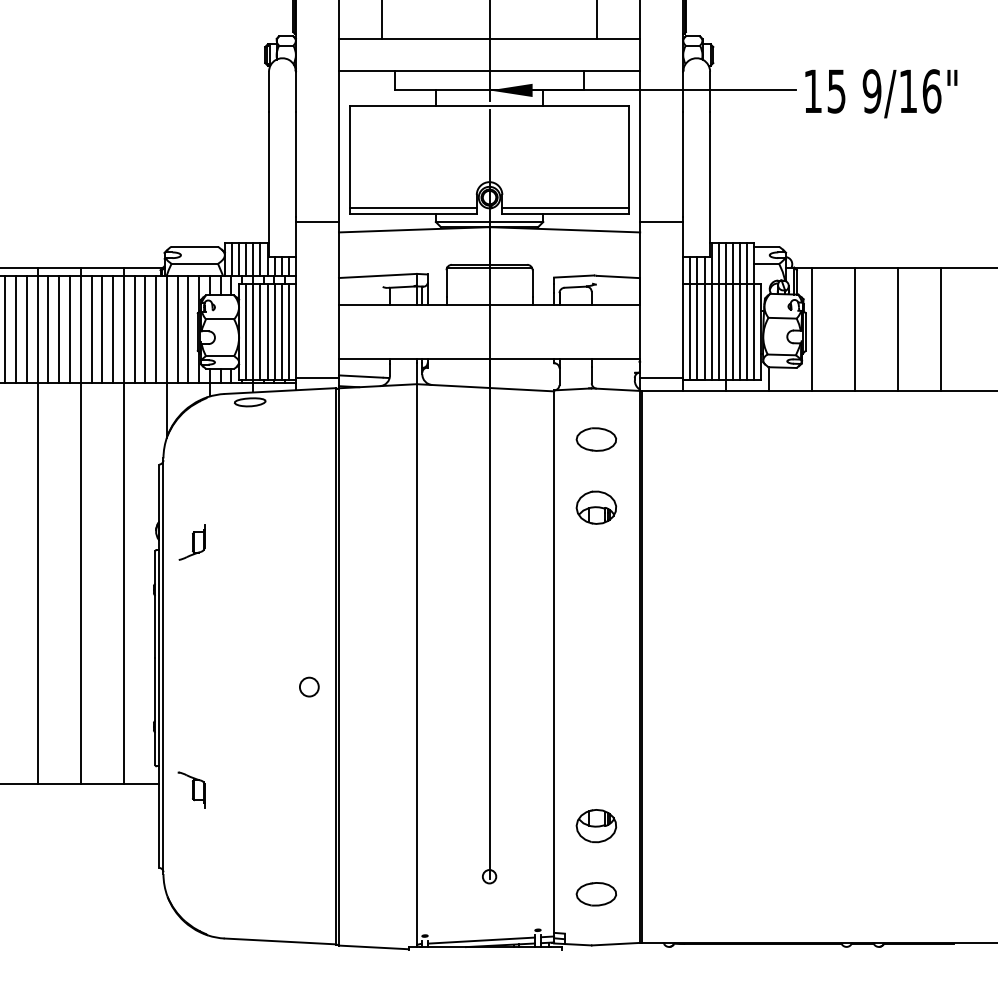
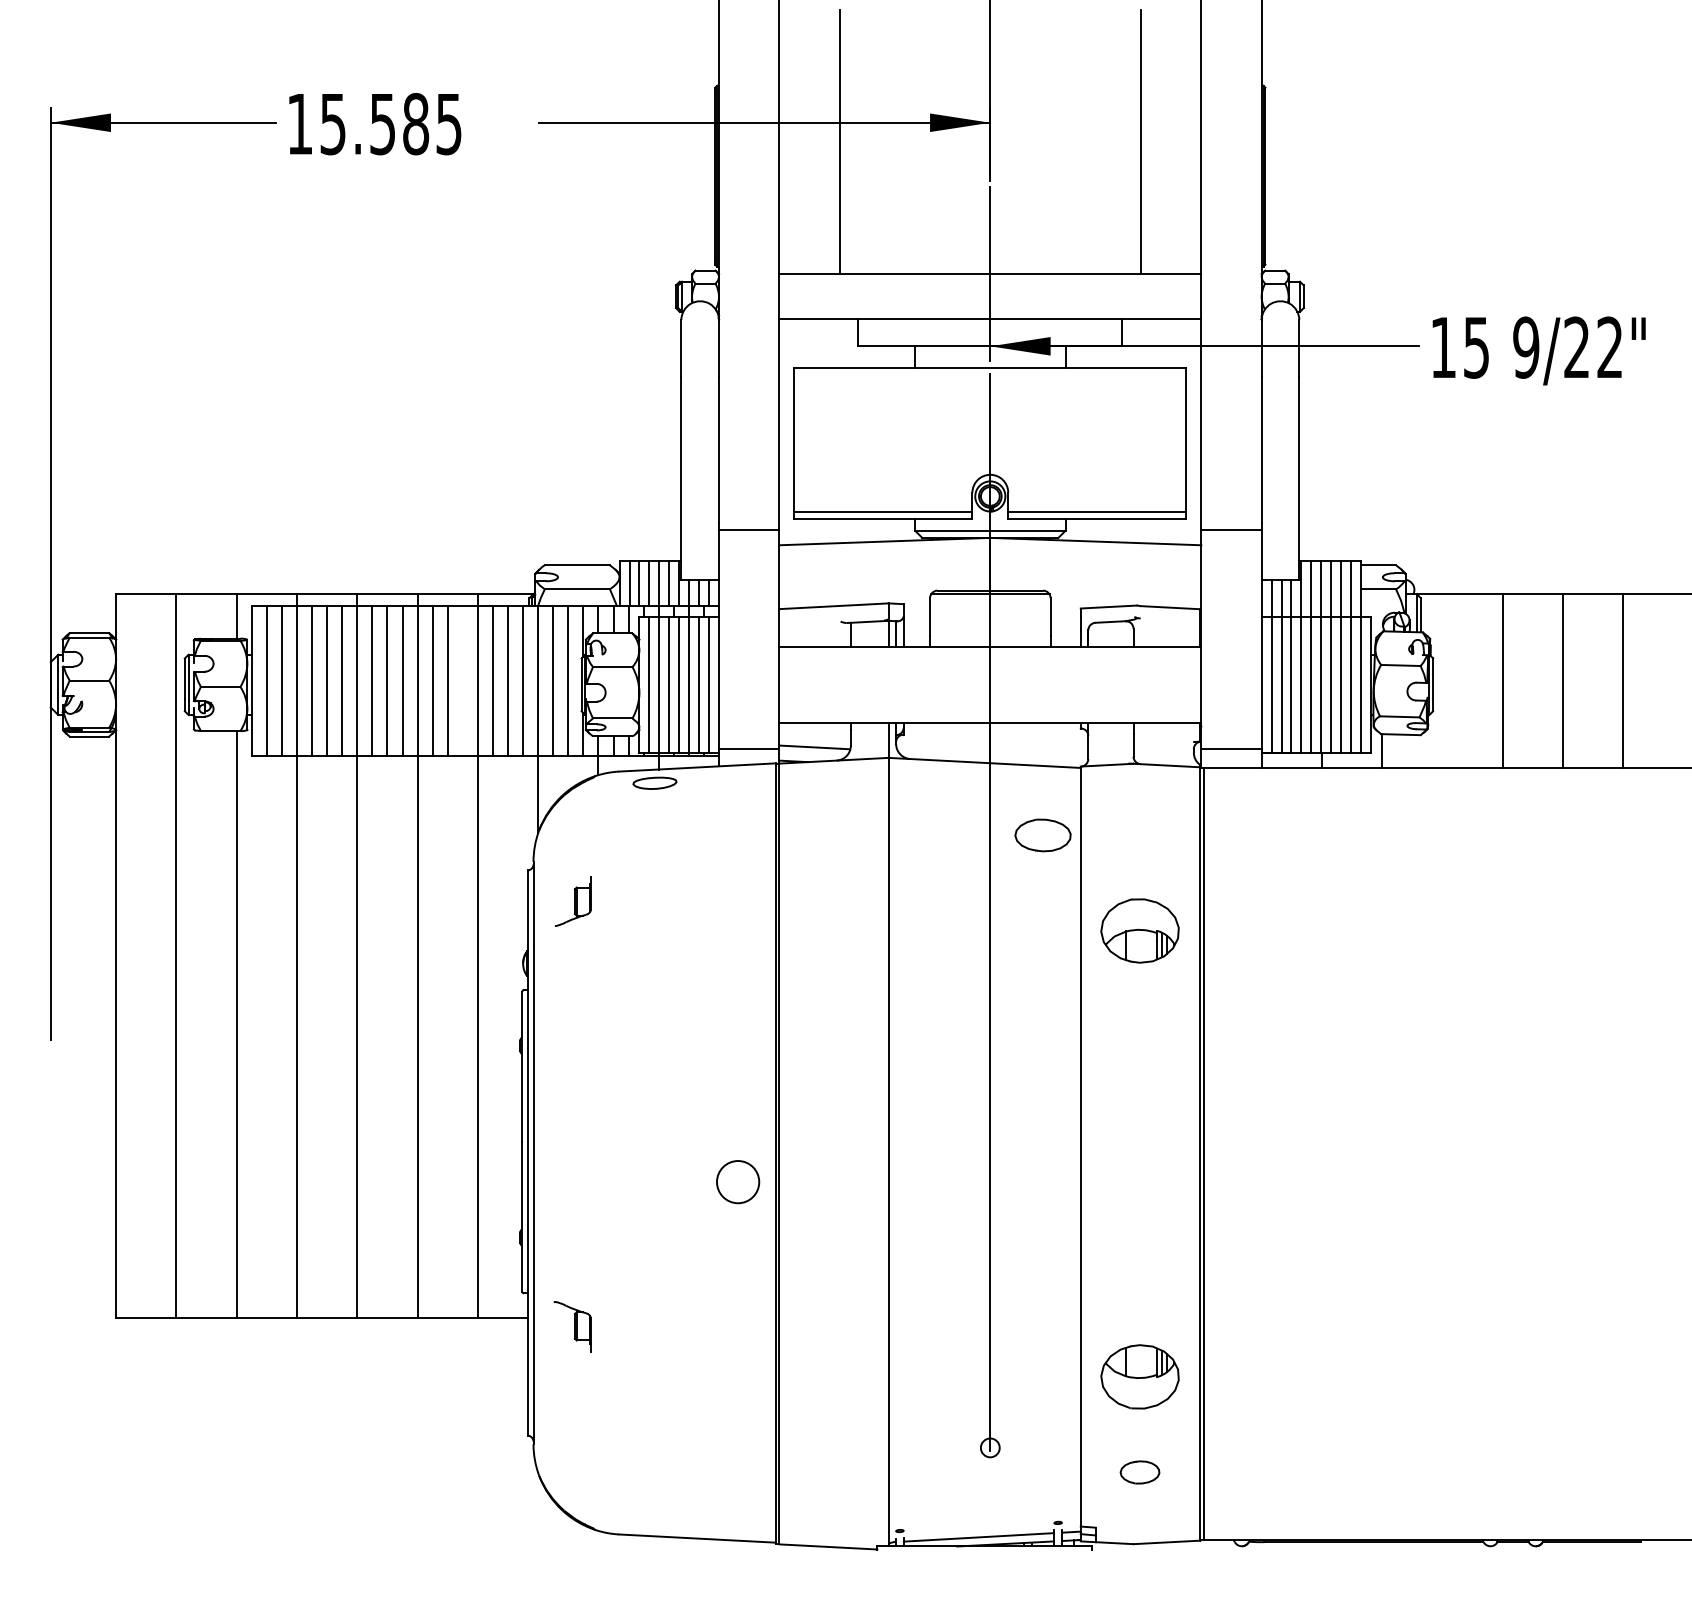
text: (920, 91) -> (1593, 347), 9/16" -> 9/22"
line: (112, 328) -> (462, 680), removed
line: (812, 328) -> (1442, 680), removed
part: (596, 439) -> (1042, 835), moved
part: (596, 507) -> (1139, 930), size x1.4
part: (191, 542) -> (572, 901), moved
circle: (309, 687) -> (737, 1182), size x1.6
part: (596, 825) -> (1139, 1376), size x1.4
part: (596, 894) -> (1139, 1472), size x0.7

